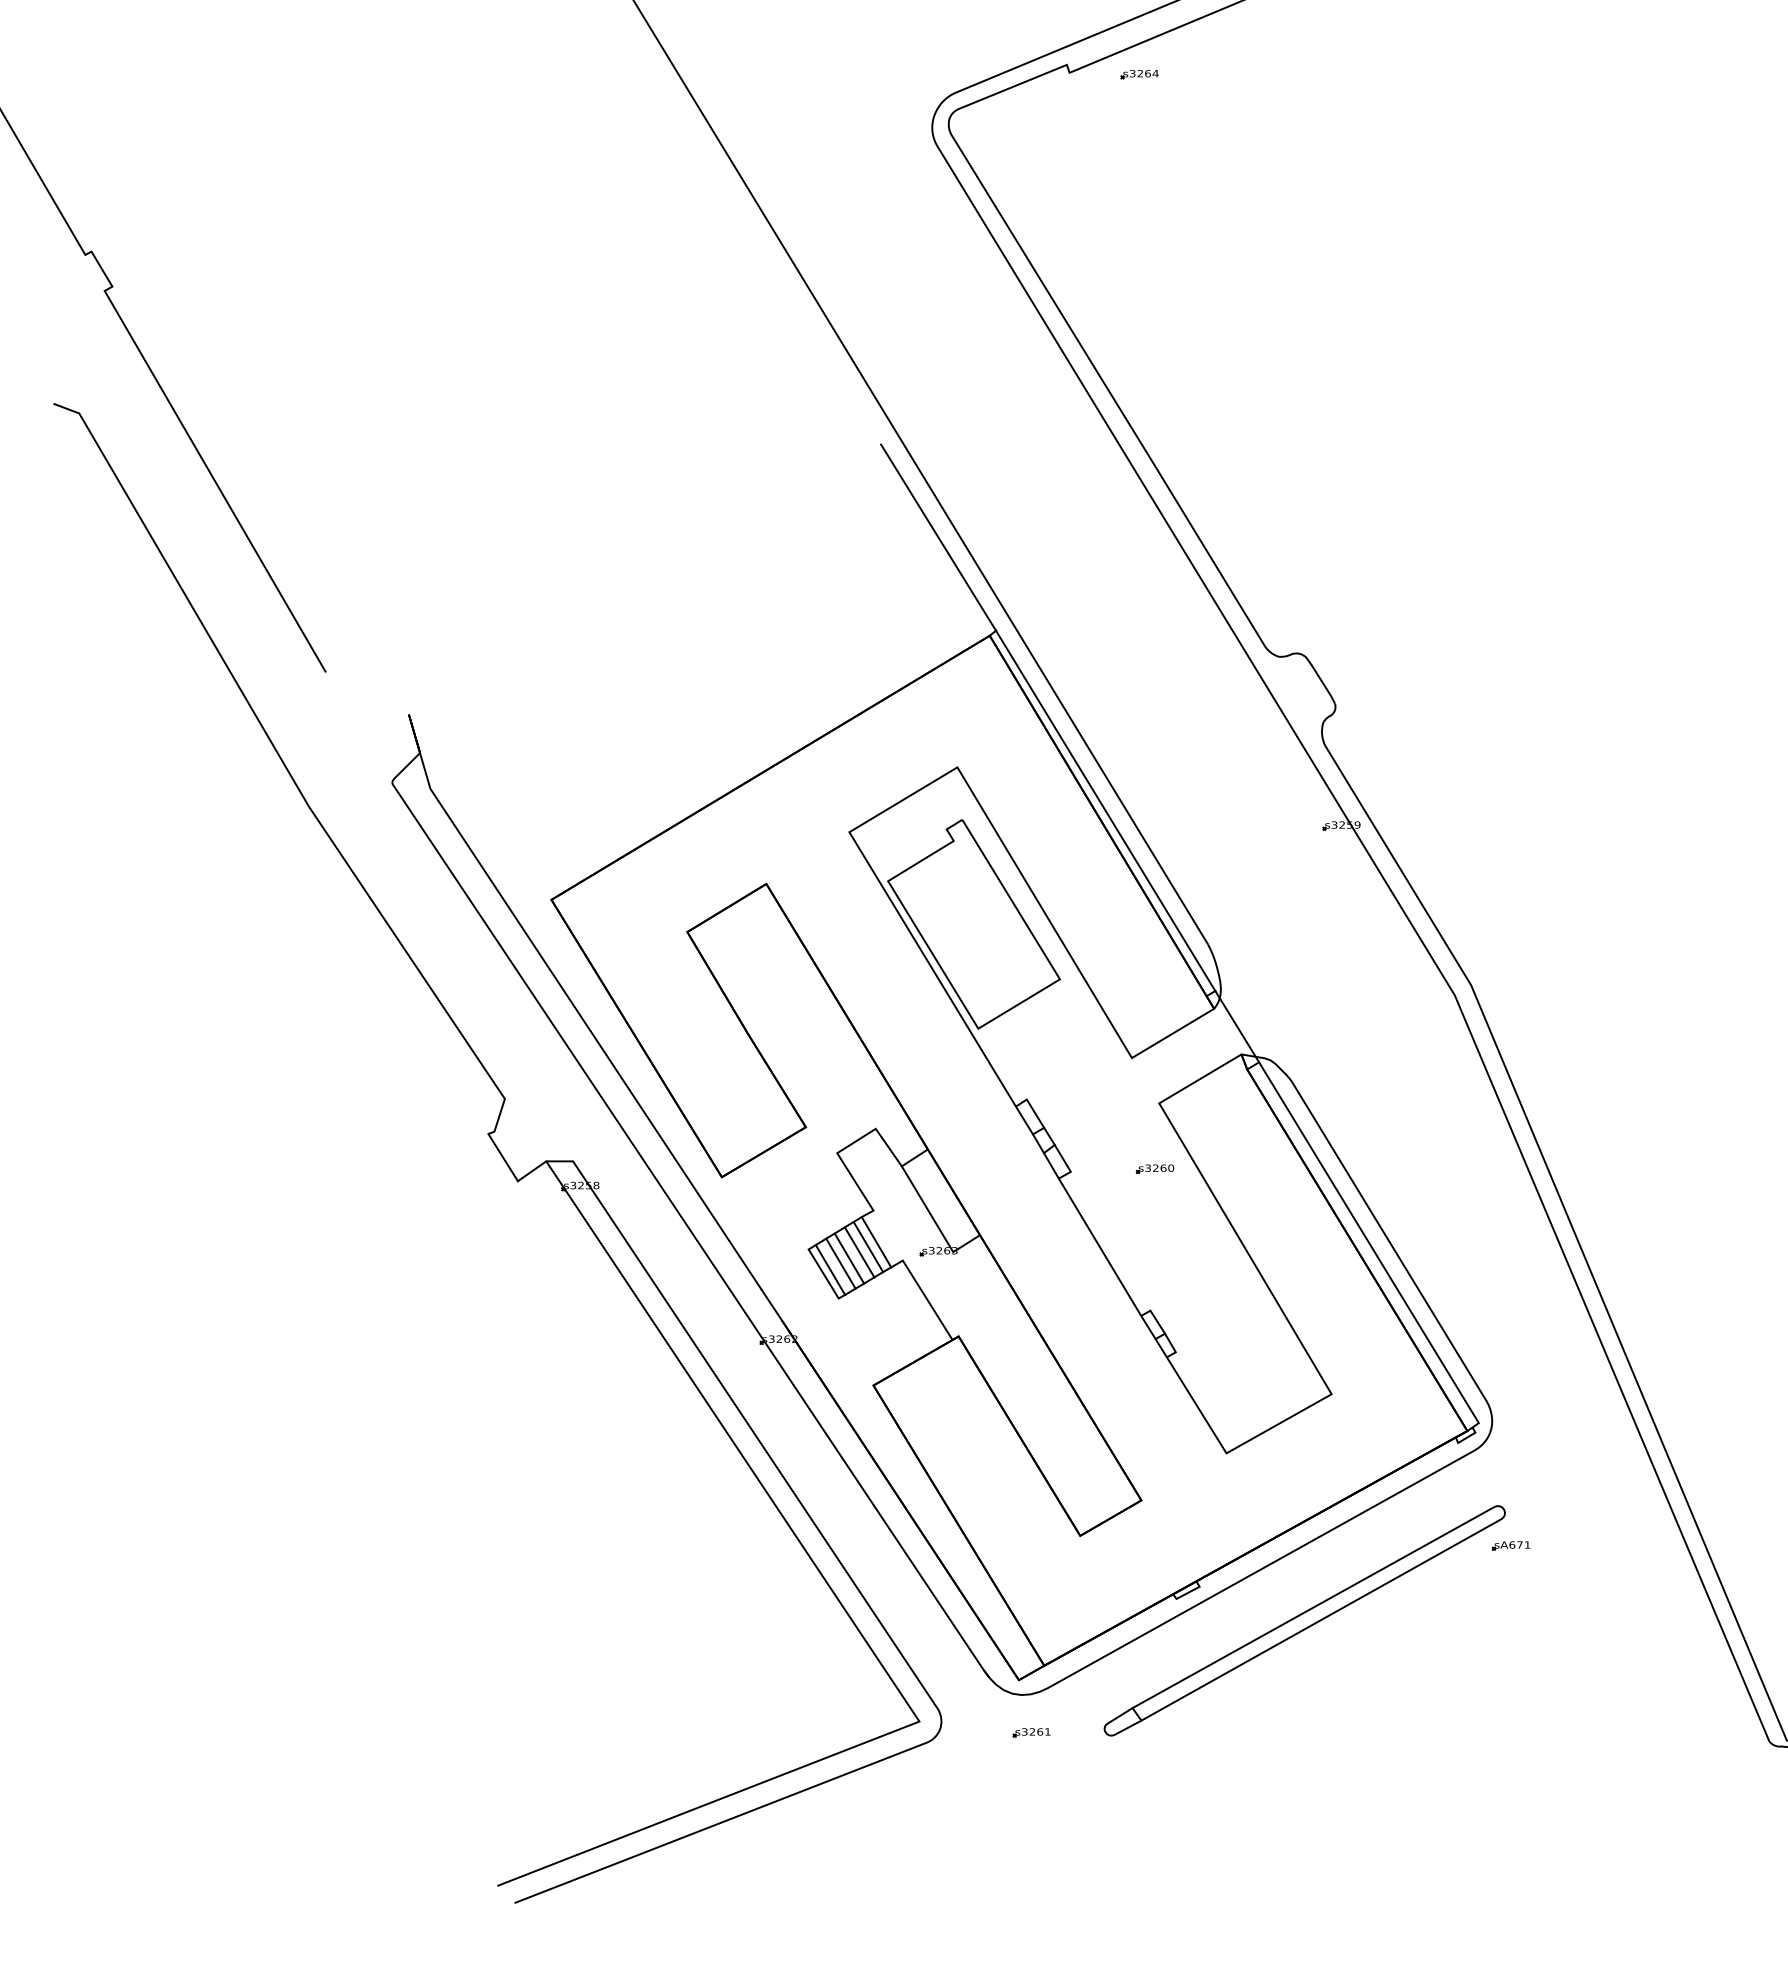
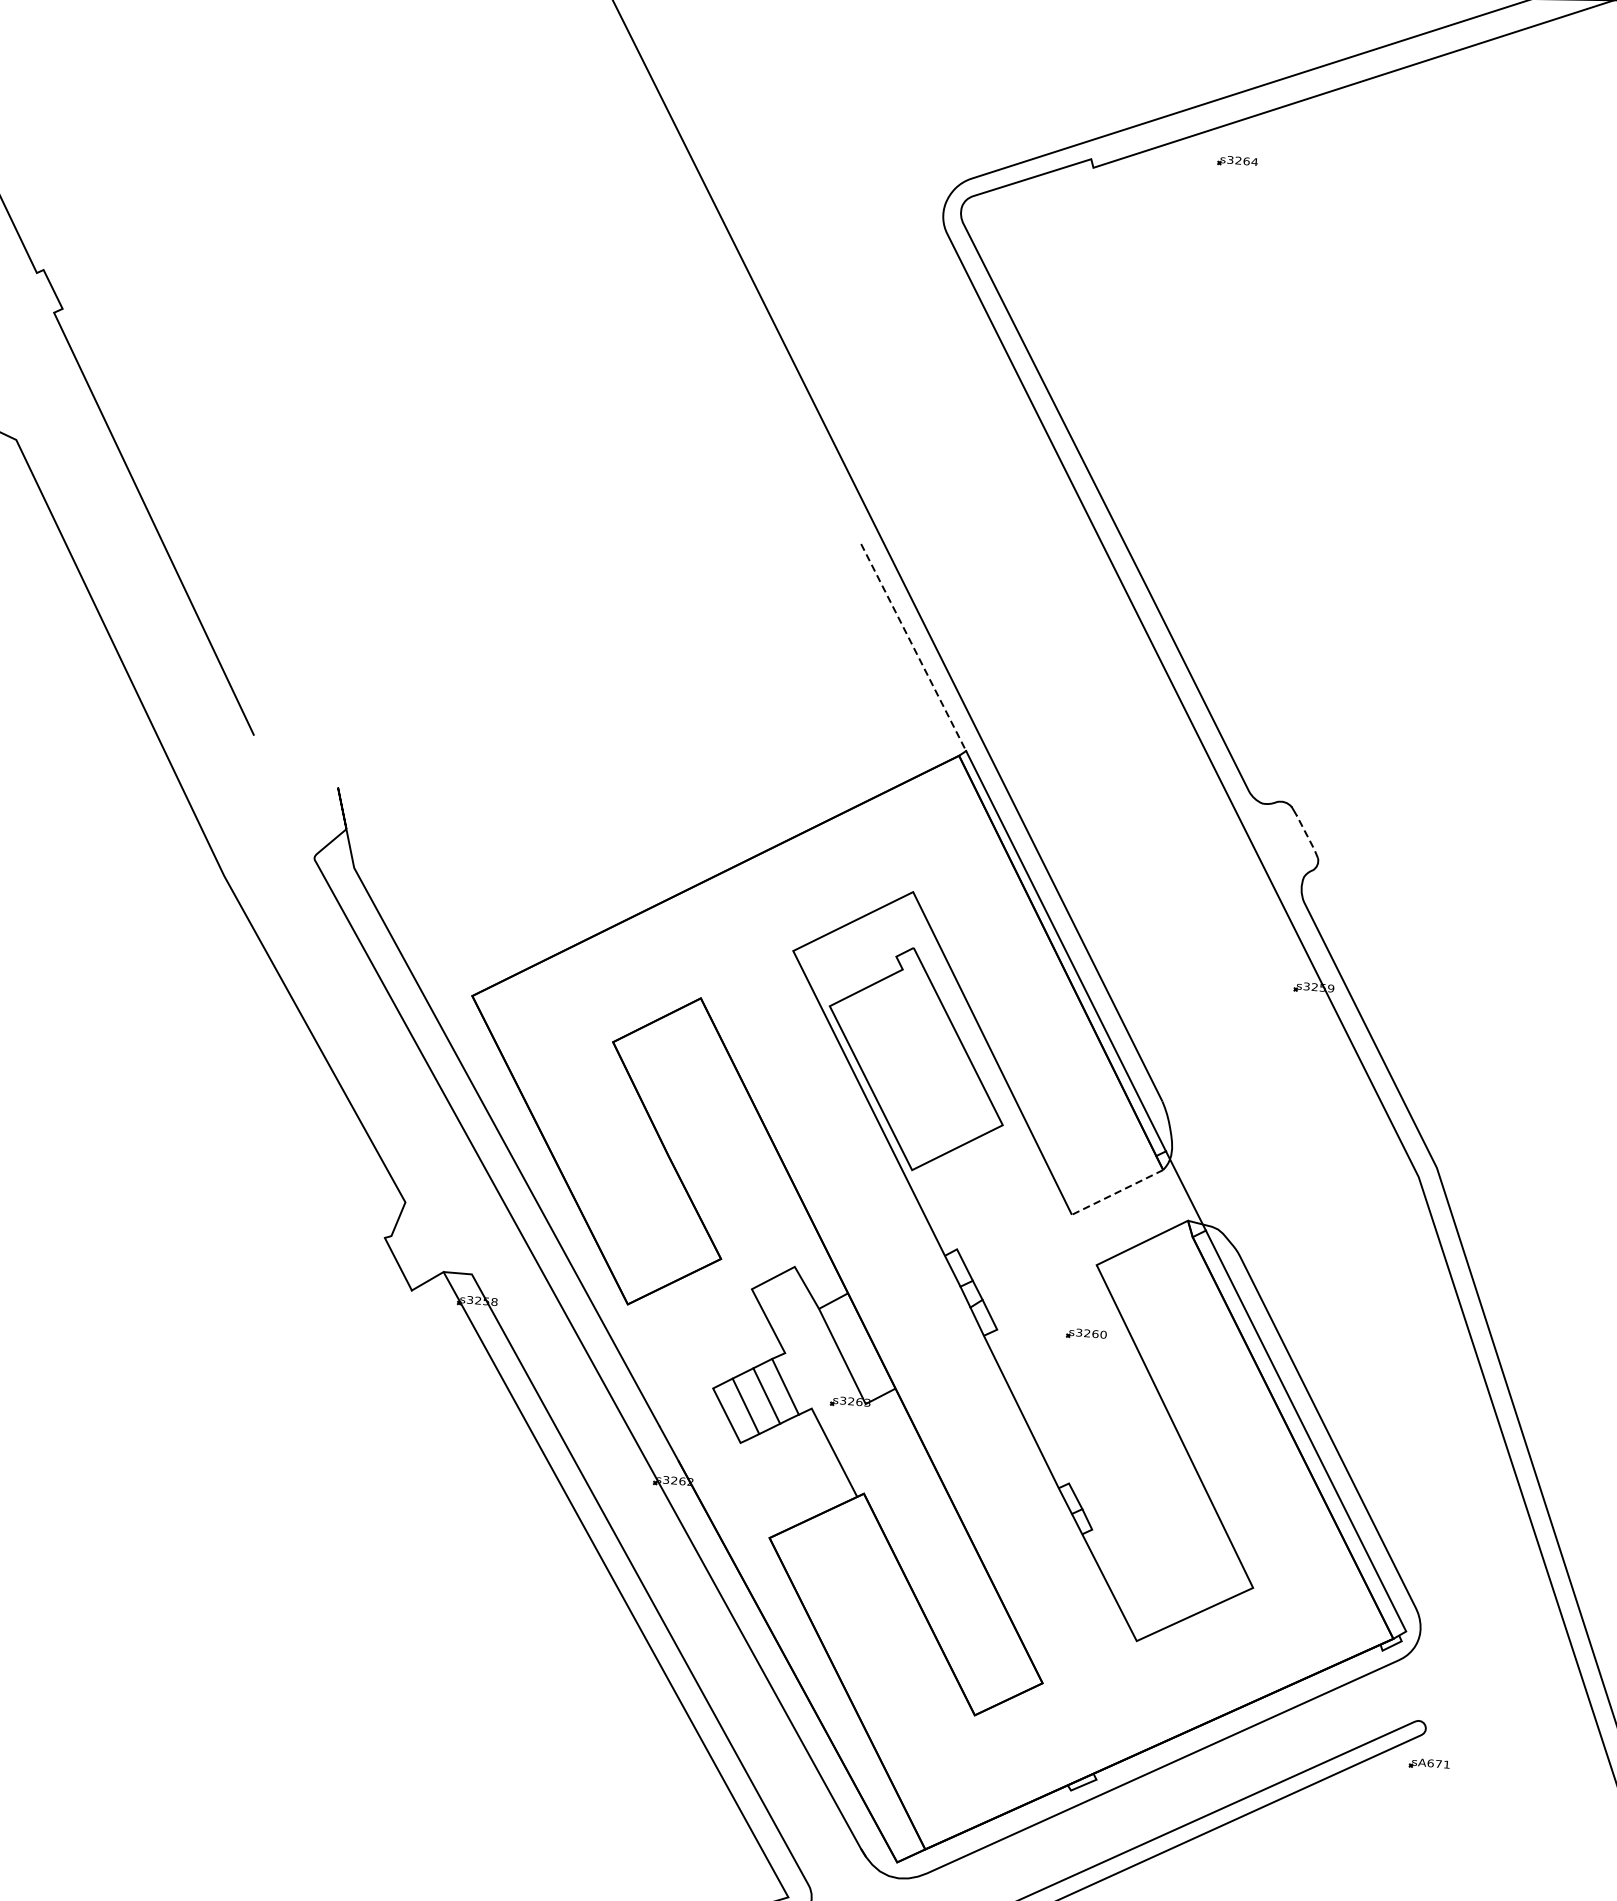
part: (1139, 74) -> (1237, 161), moved
line: (938, 538) -> (913, 648), solid -> dashed
line: (1323, 684) -> (1307, 836), solid -> dashed
line: (1173, 1033) -> (1117, 1192), solid -> dashed
line: (868, 1247) -> (776, 1391), removed
line: (849, 1258) -> (755, 1401), removed
line: (830, 1269) -> (734, 1411), removed

